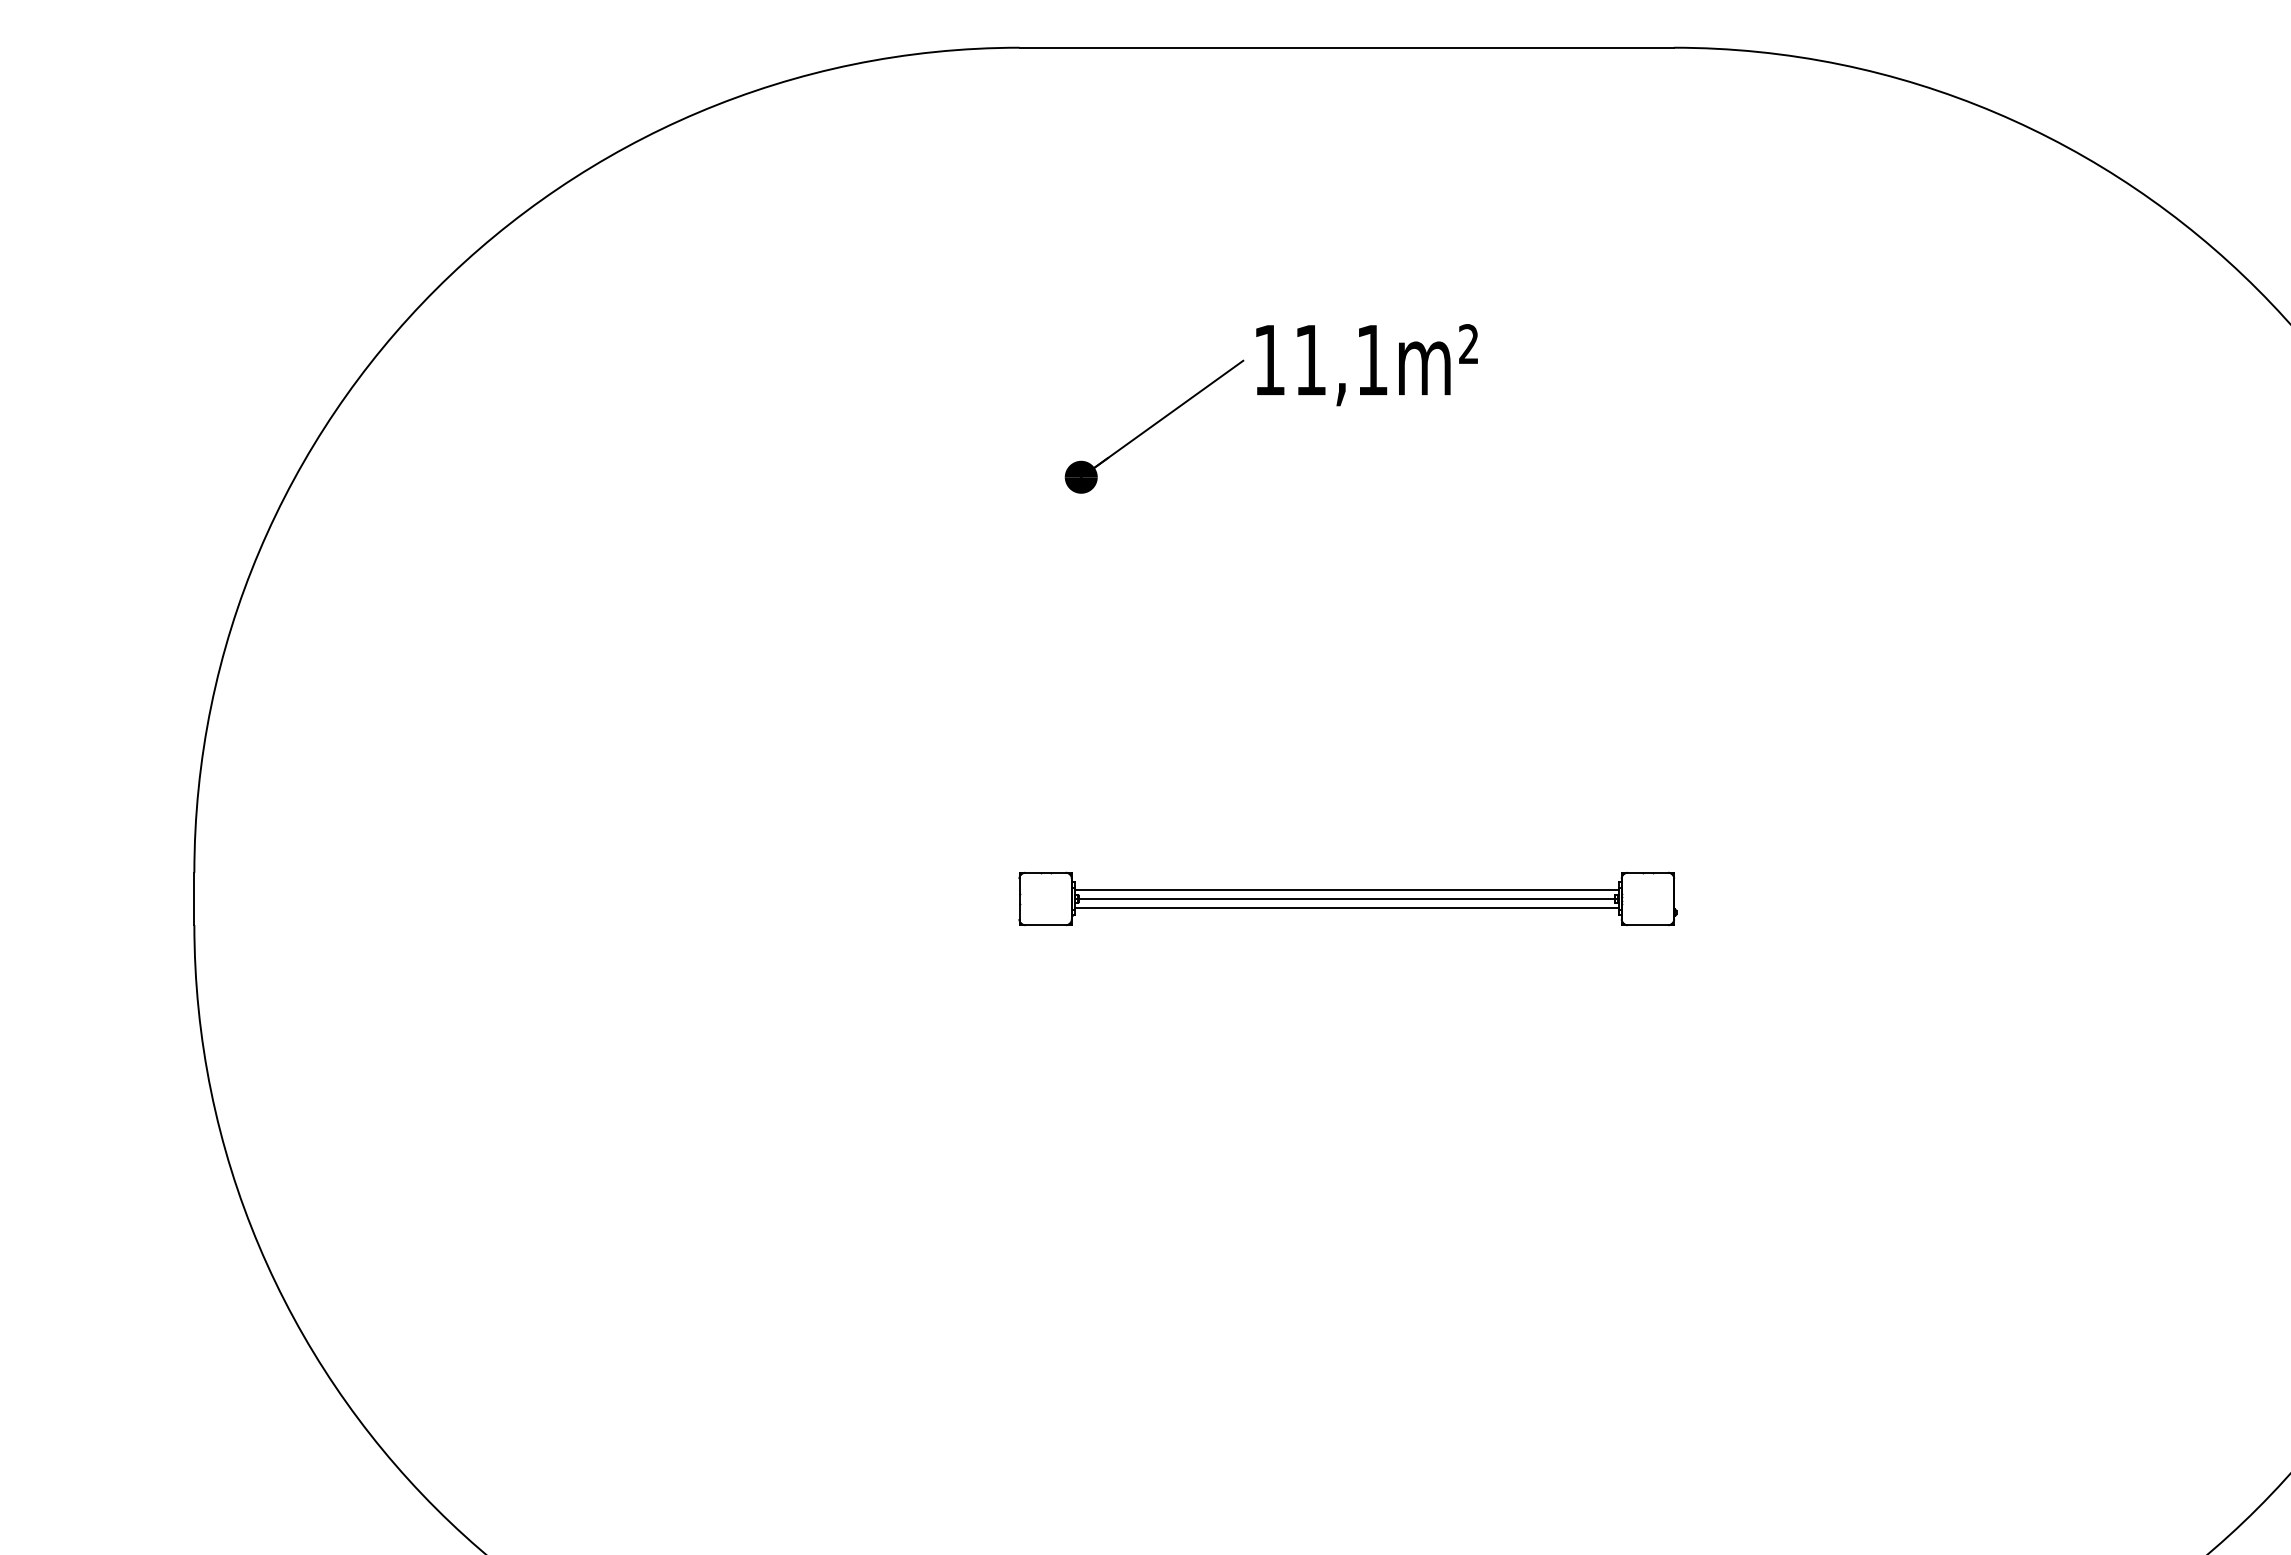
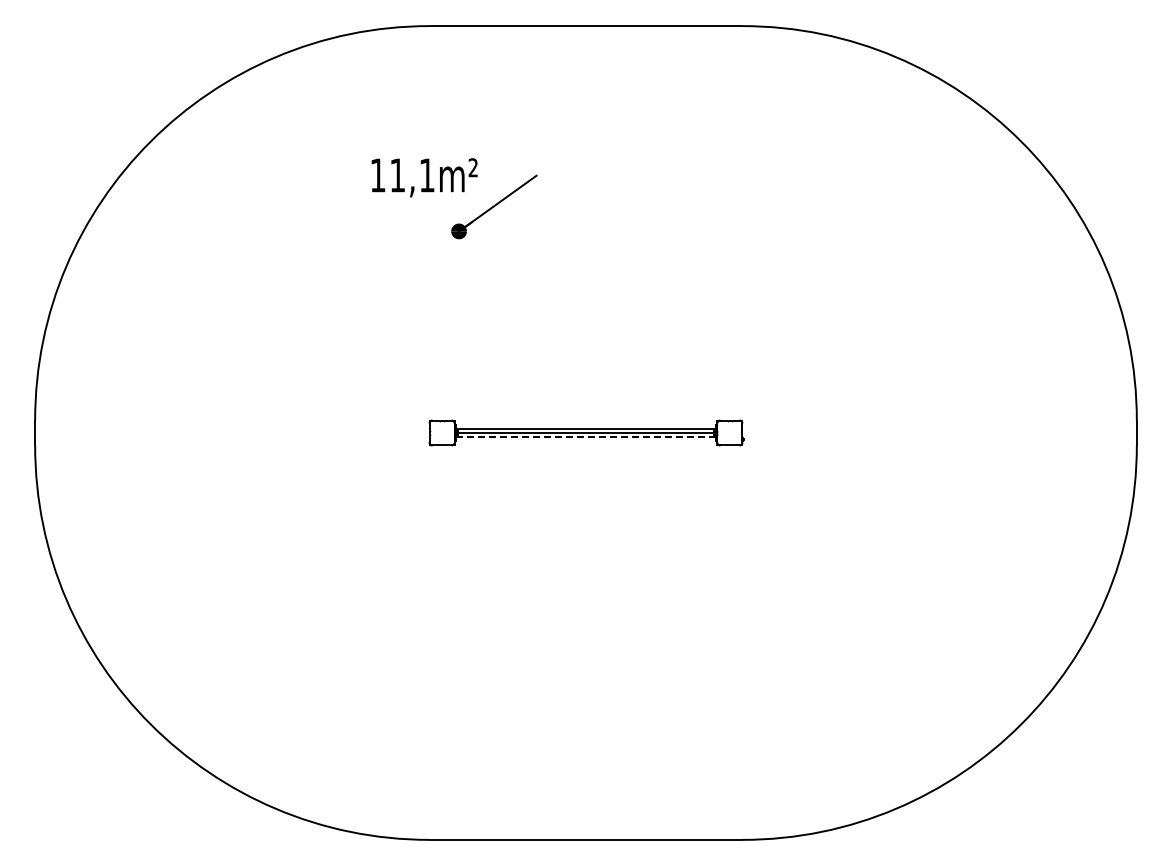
text: (1366, 364) -> (424, 177), moved
line: (1347, 908) -> (586, 437), solid -> dashed

